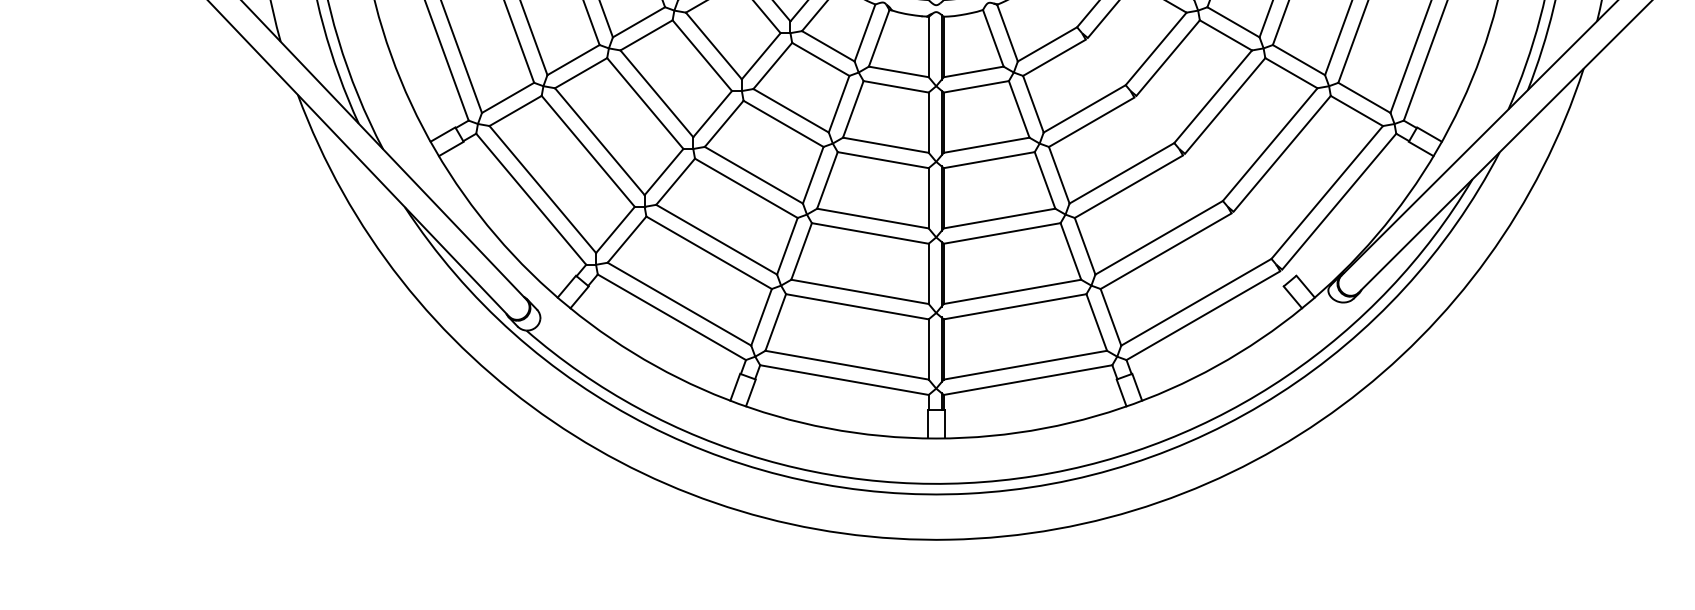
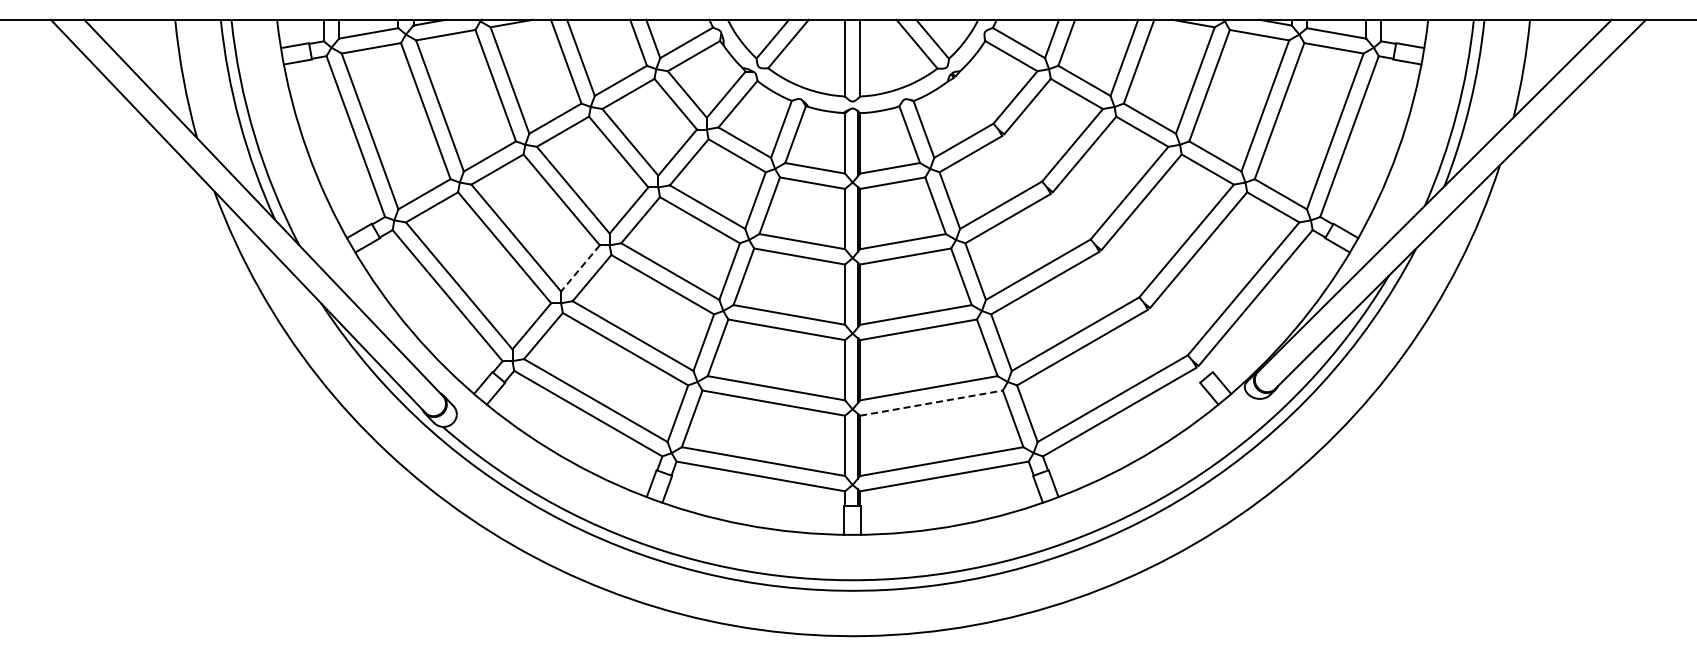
line: (664, 172) -> (580, 268), solid -> dashed
line: (1016, 307) -> (932, 403), solid -> dashed

